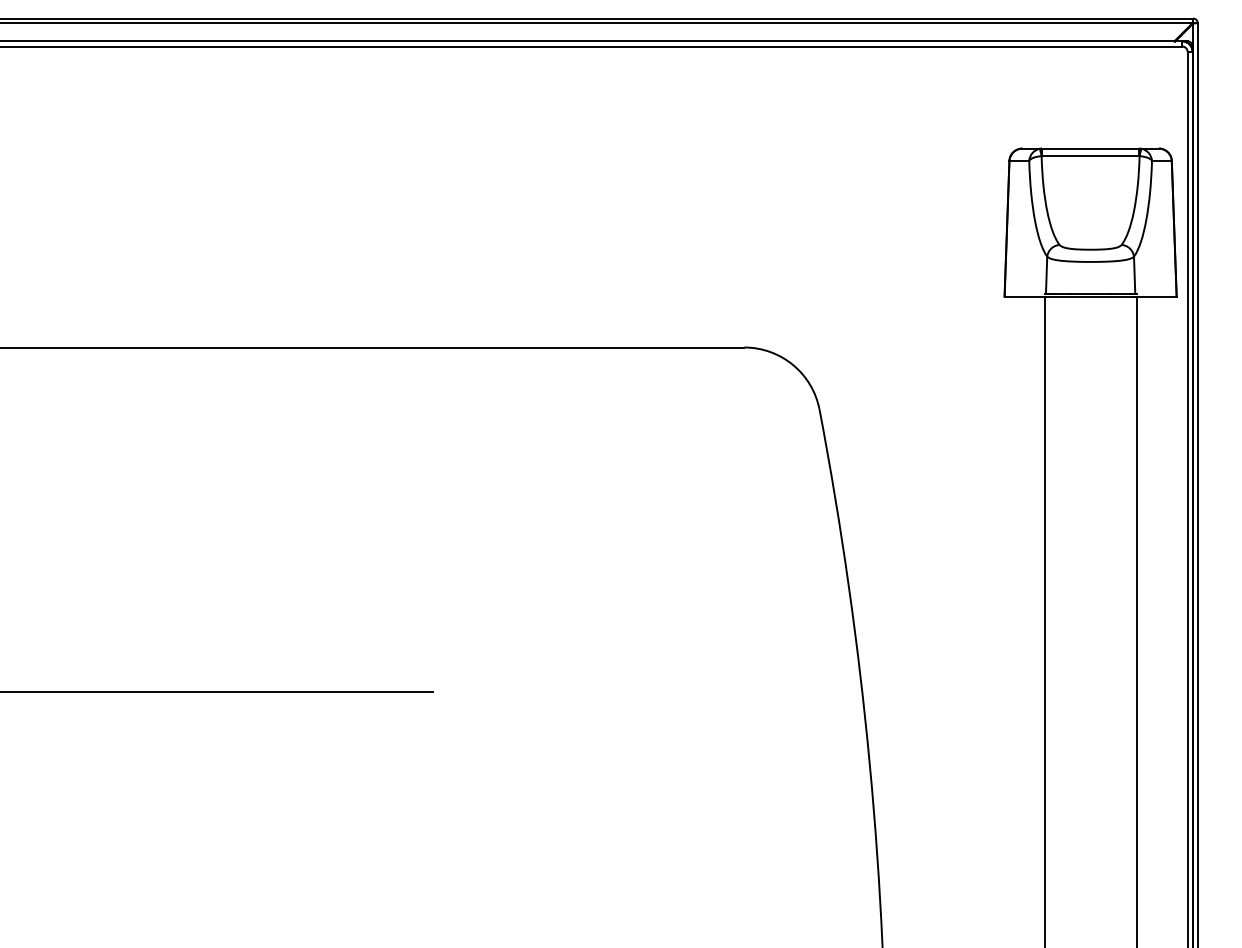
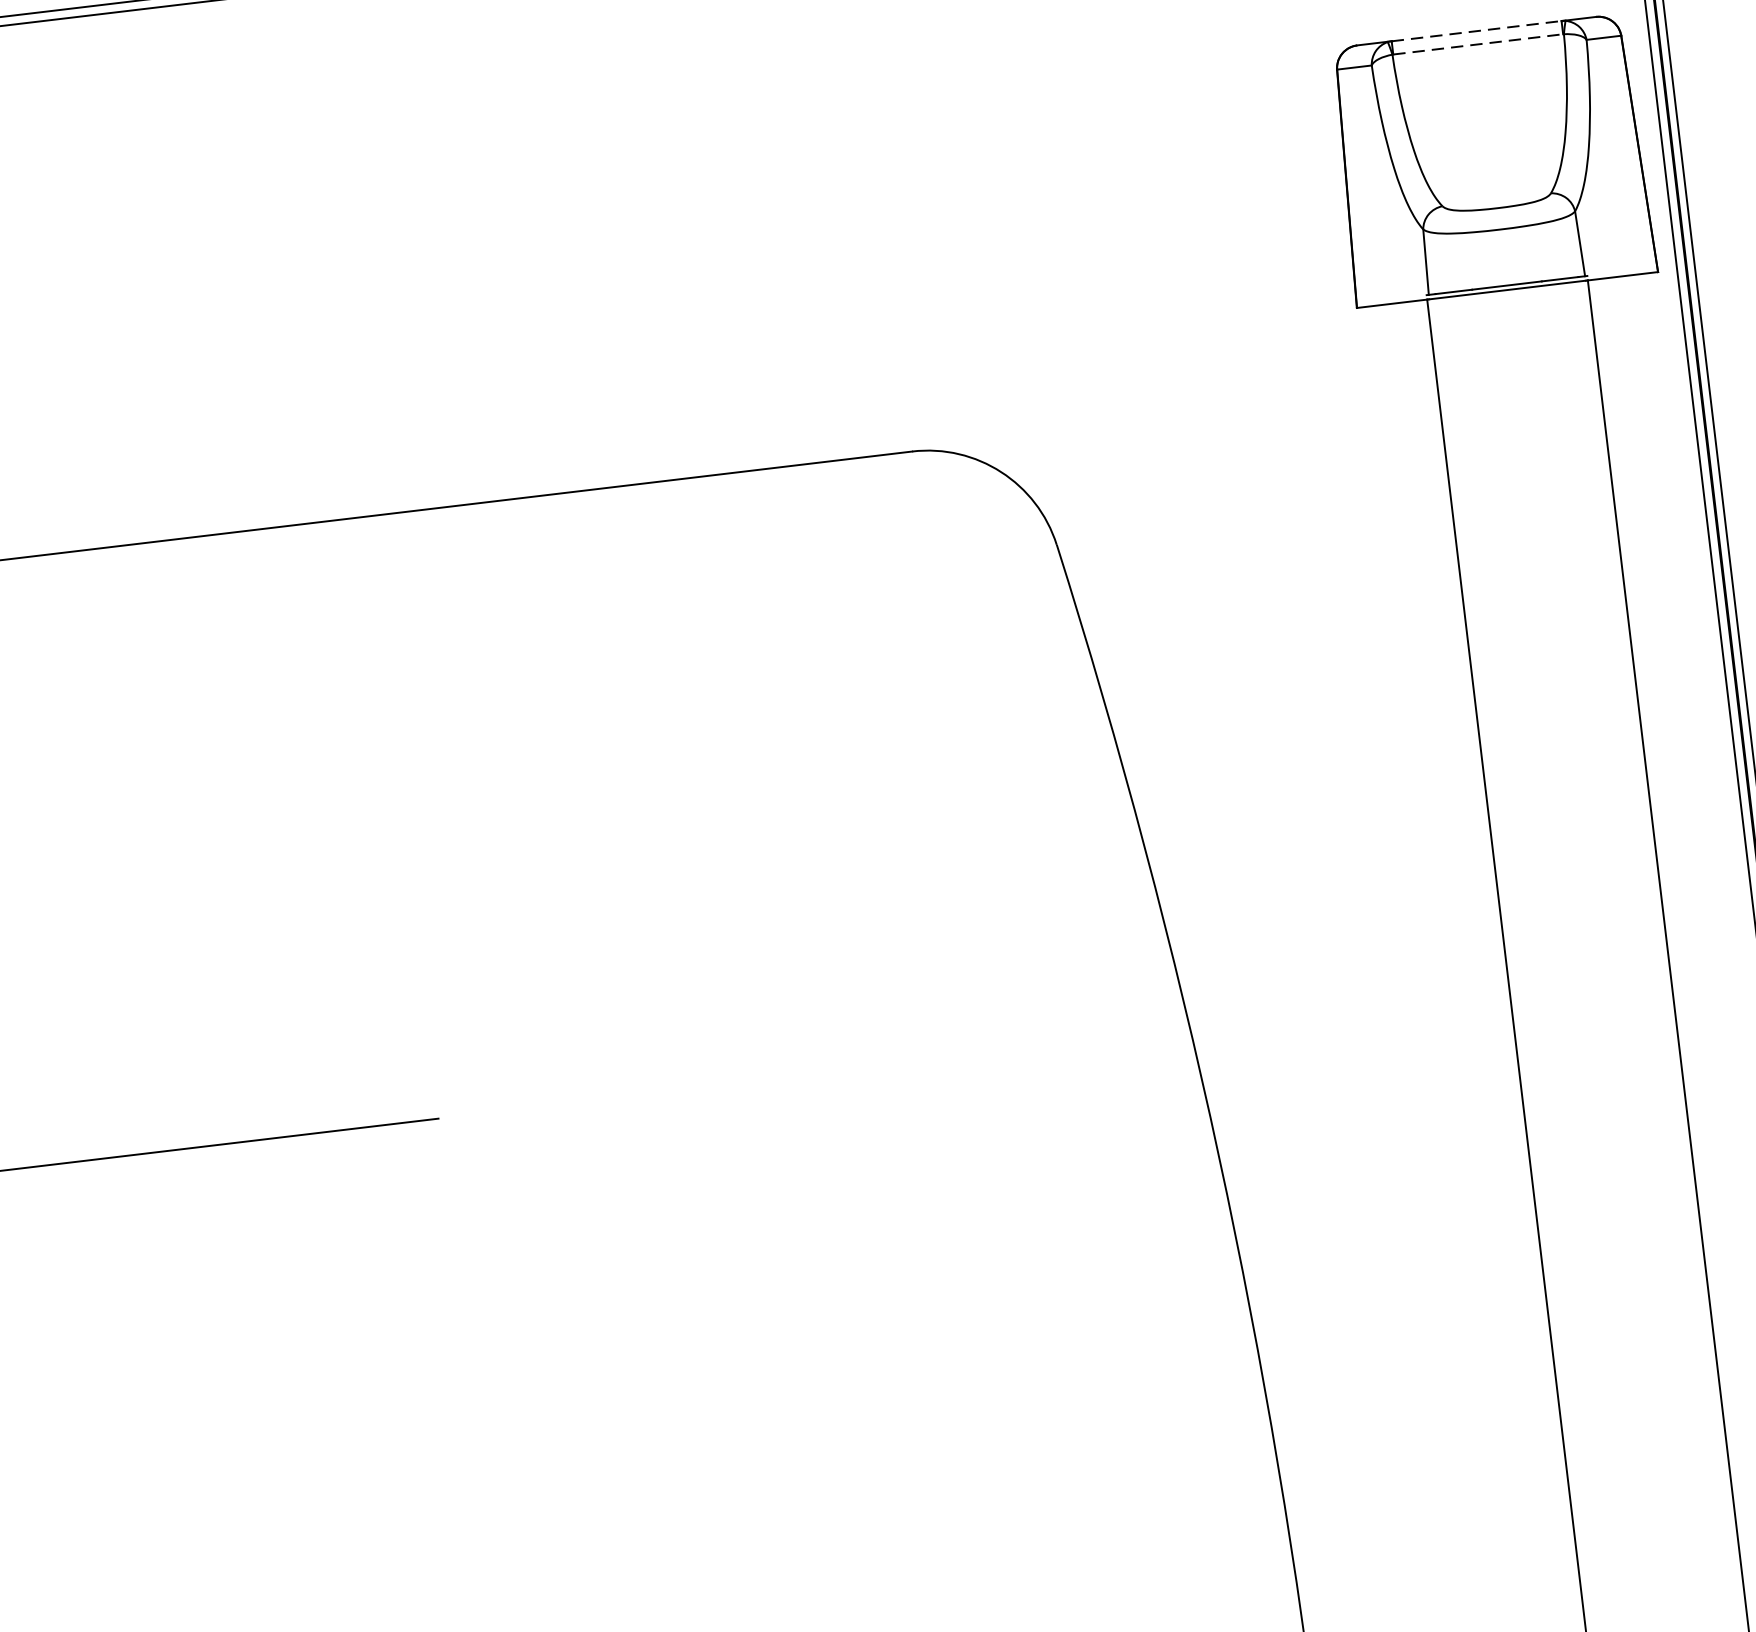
line: (1090, 148) -> (1476, 31), solid -> dashed
line: (1090, 156) -> (1478, 45), solid -> dashed

